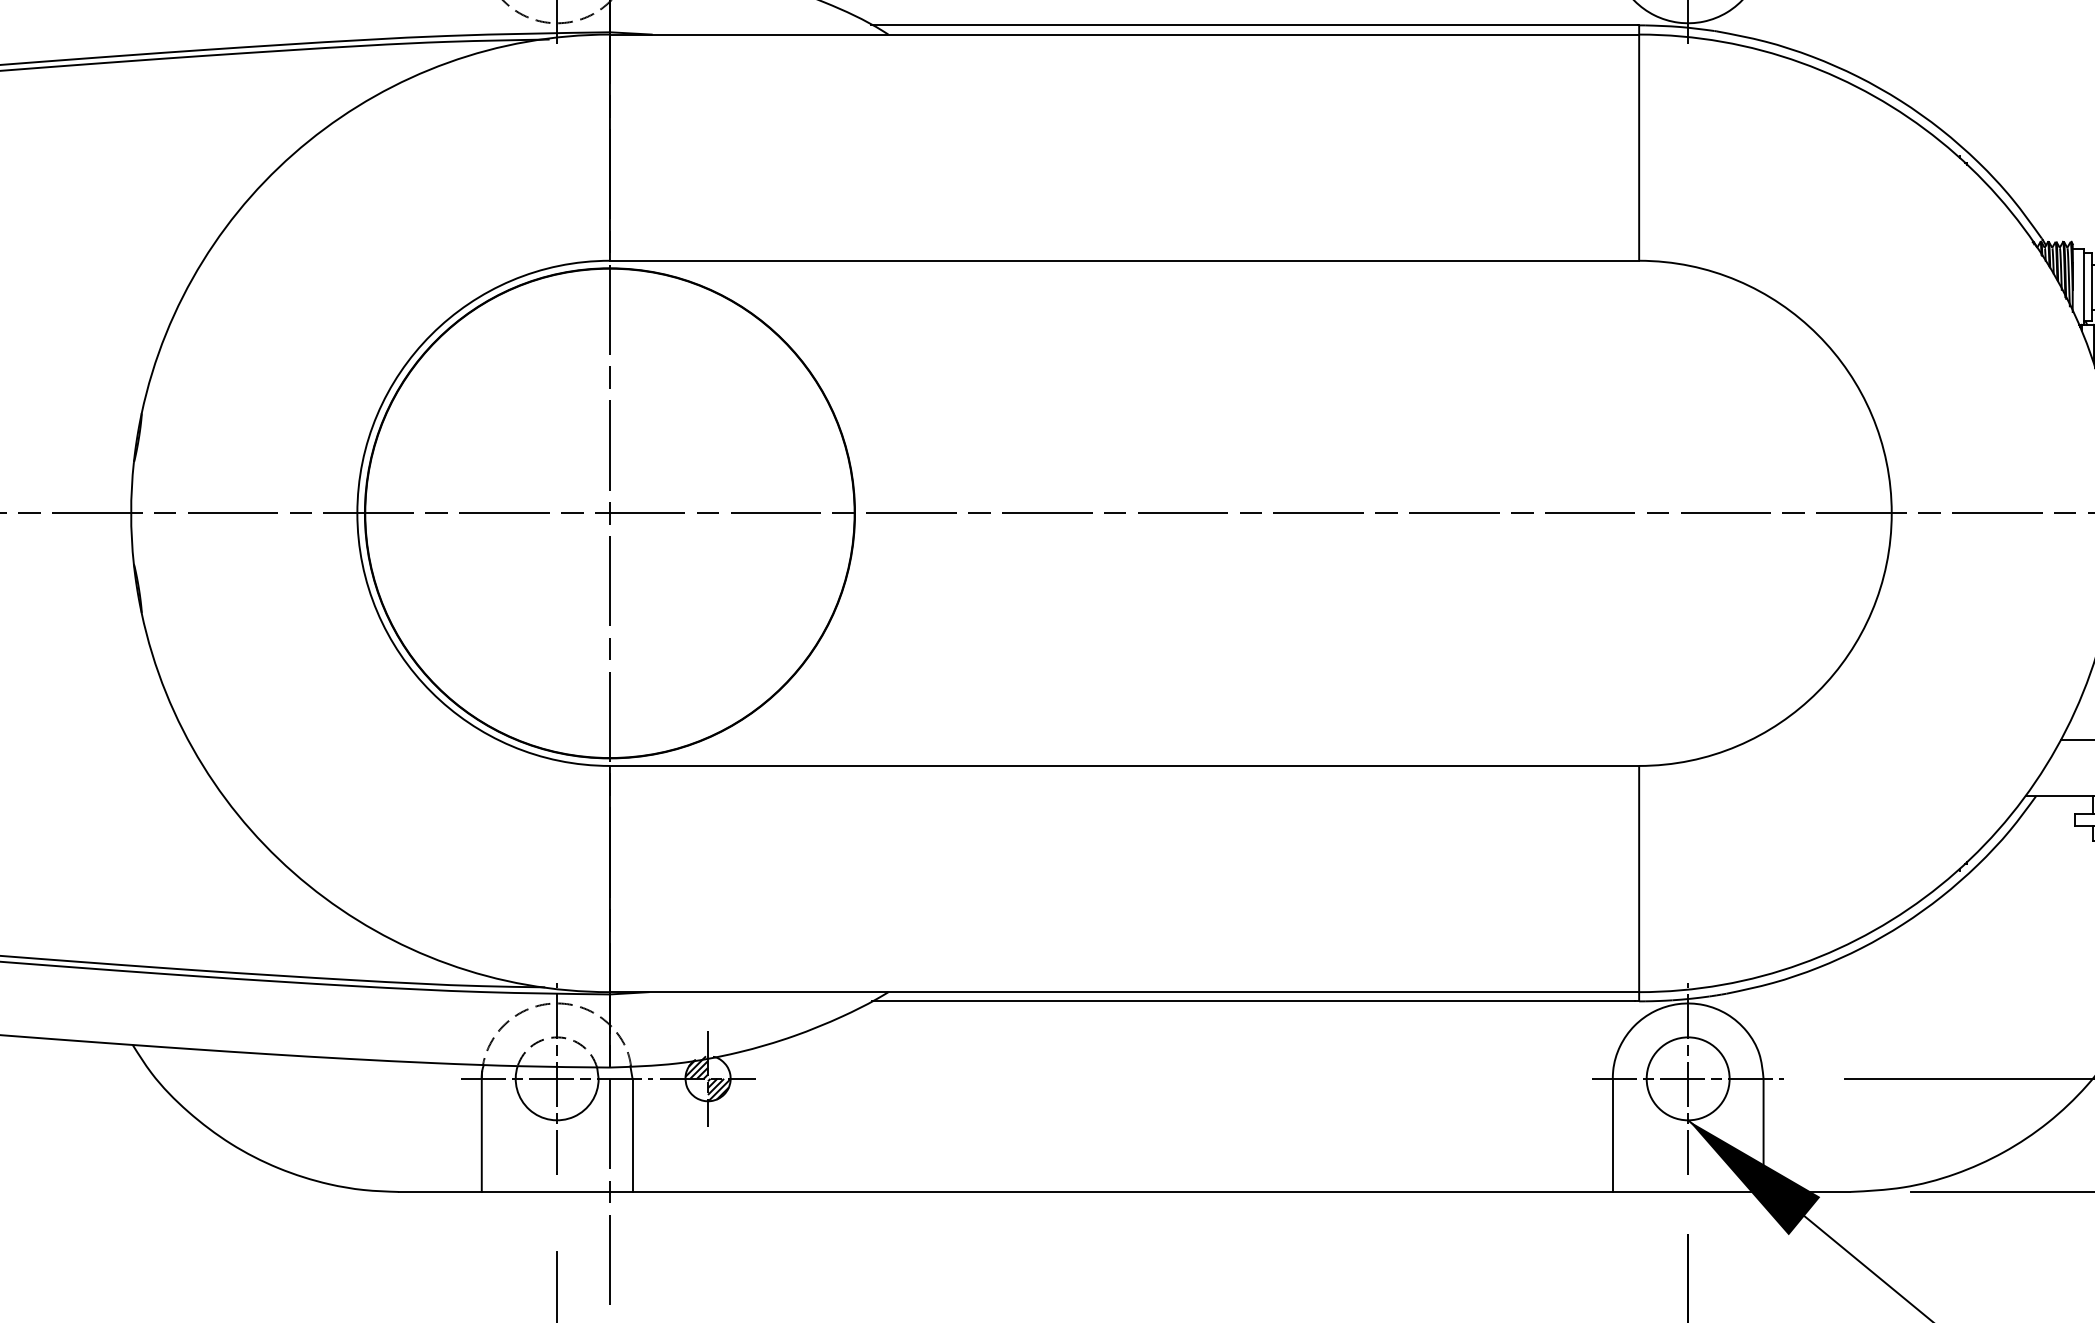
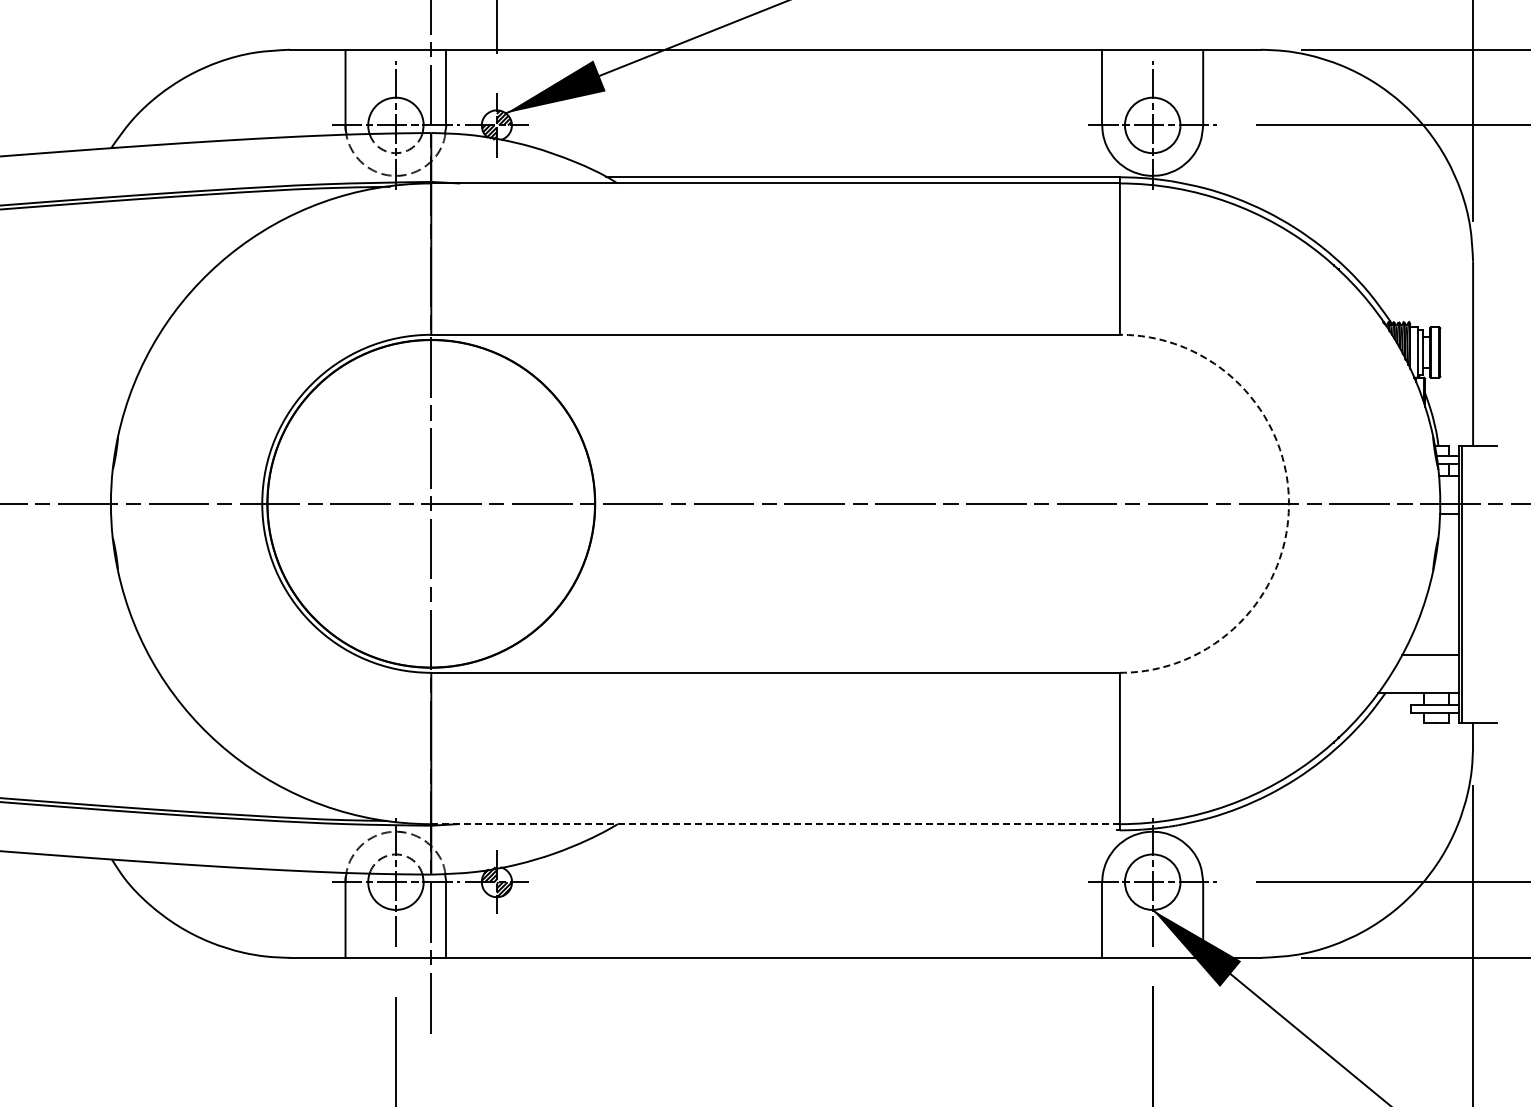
arc: (1891, 512) -> (1288, 503), solid -> dashed
line: (1124, 992) -> (775, 824), solid -> dashed
line: (1252, 1001) -> (861, 830), removed

